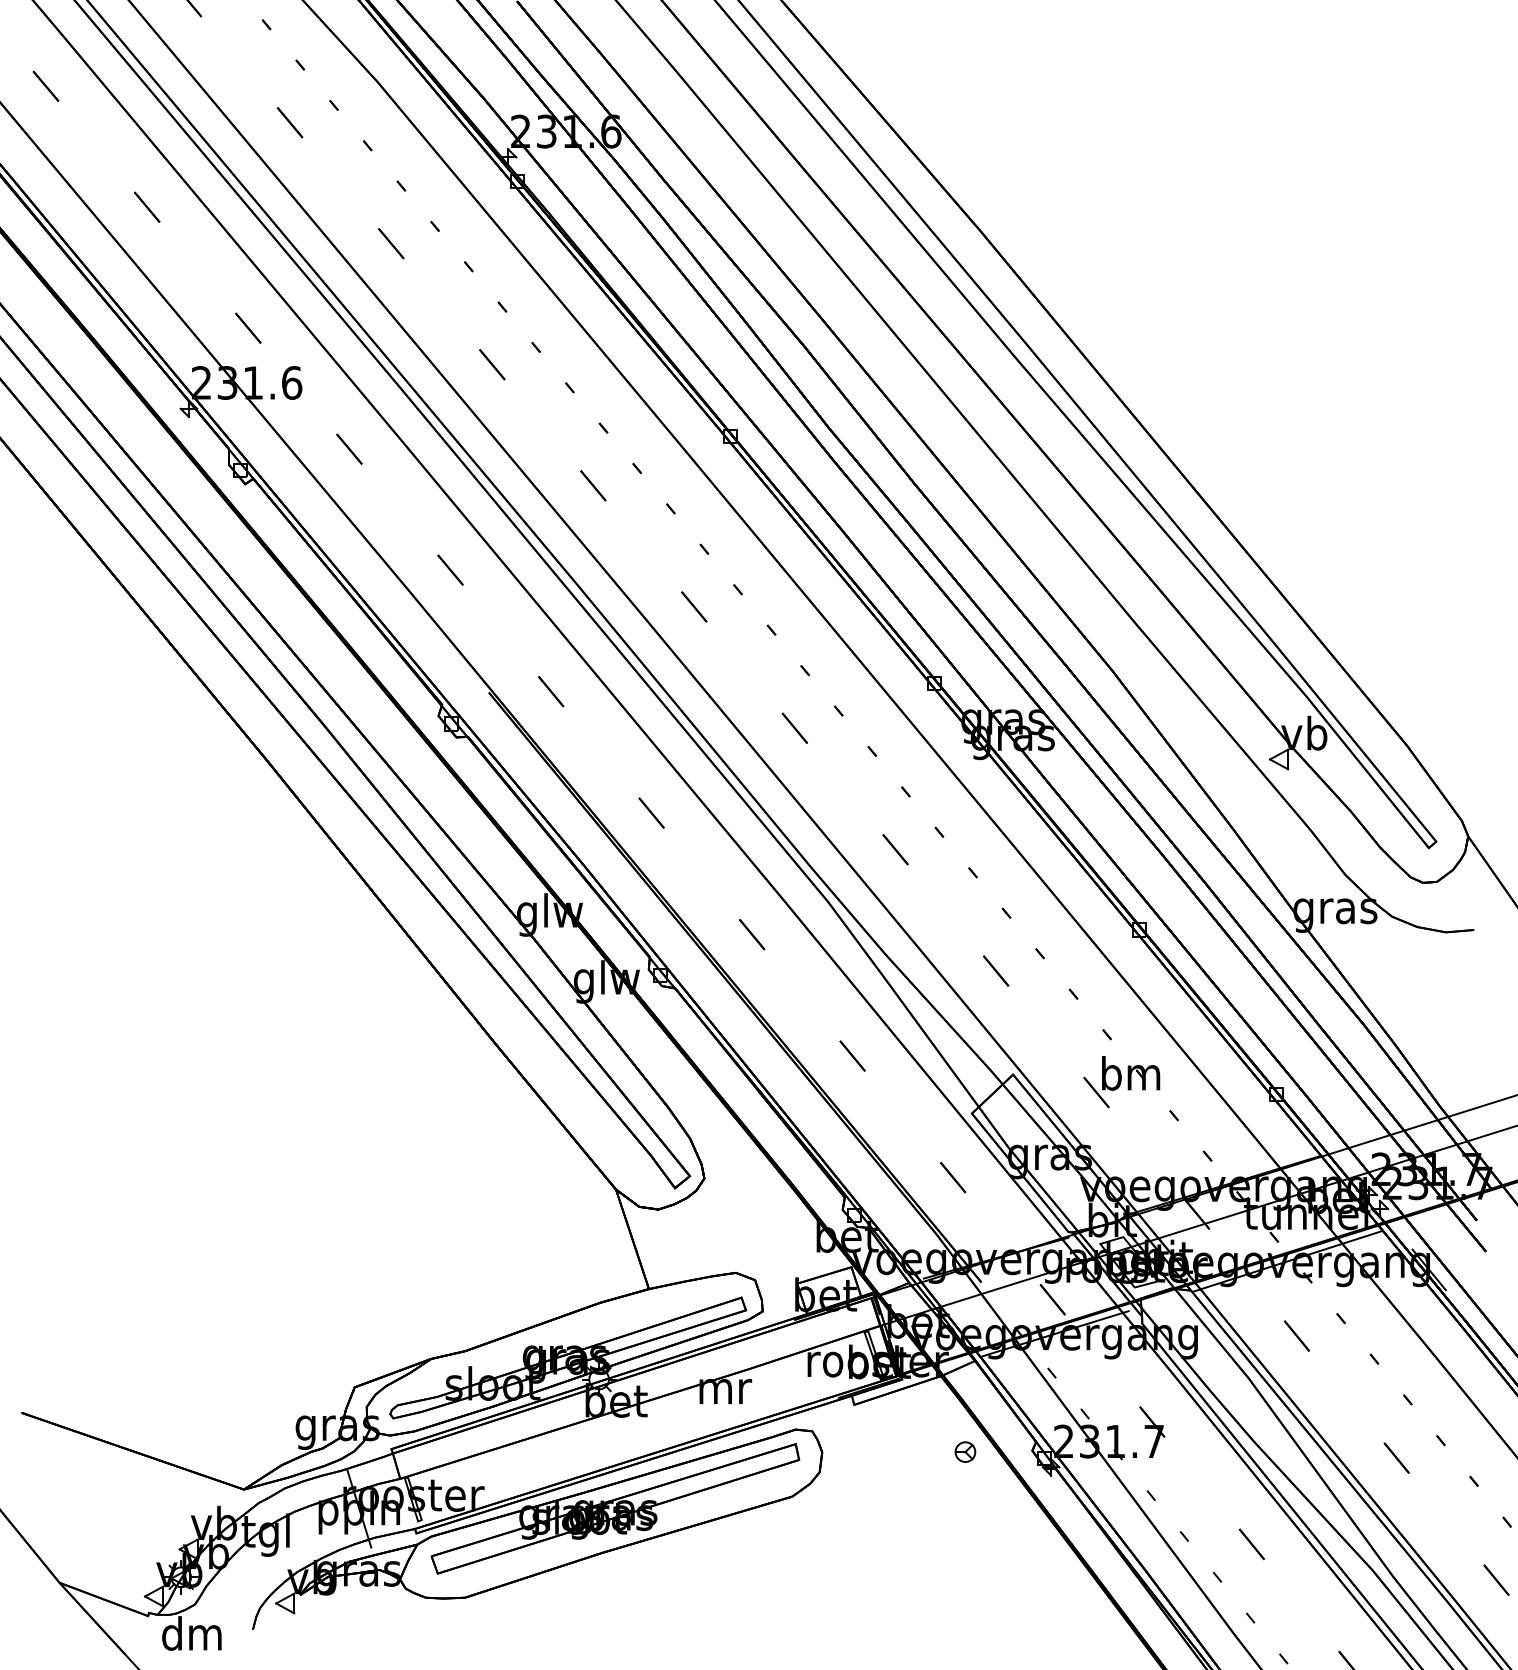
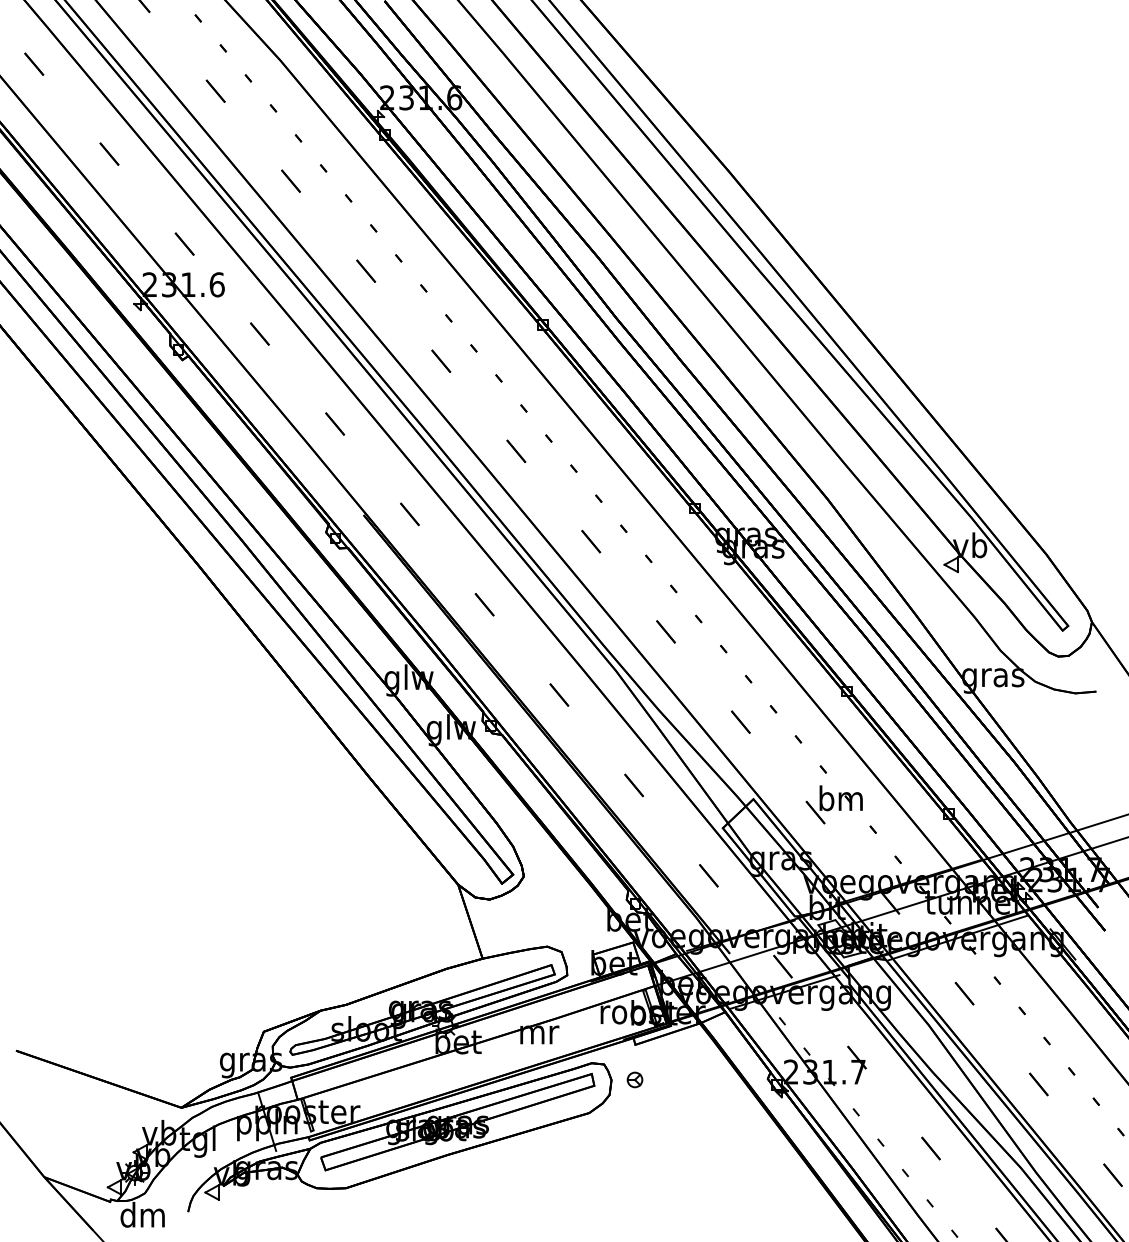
part: (964, 1451) -> (634, 1079), moved

